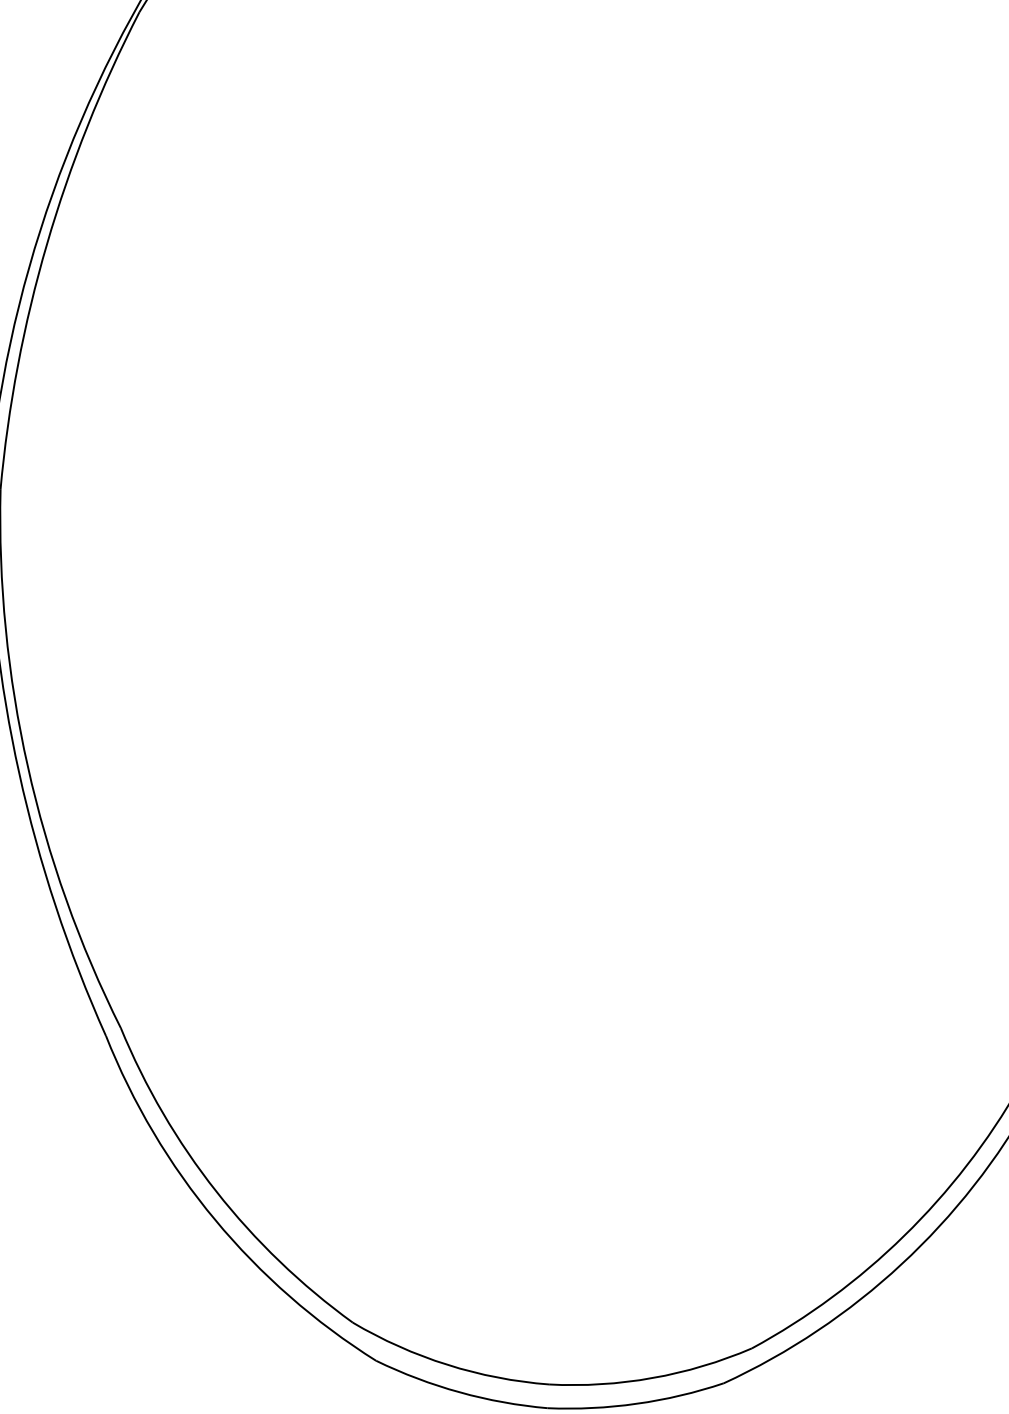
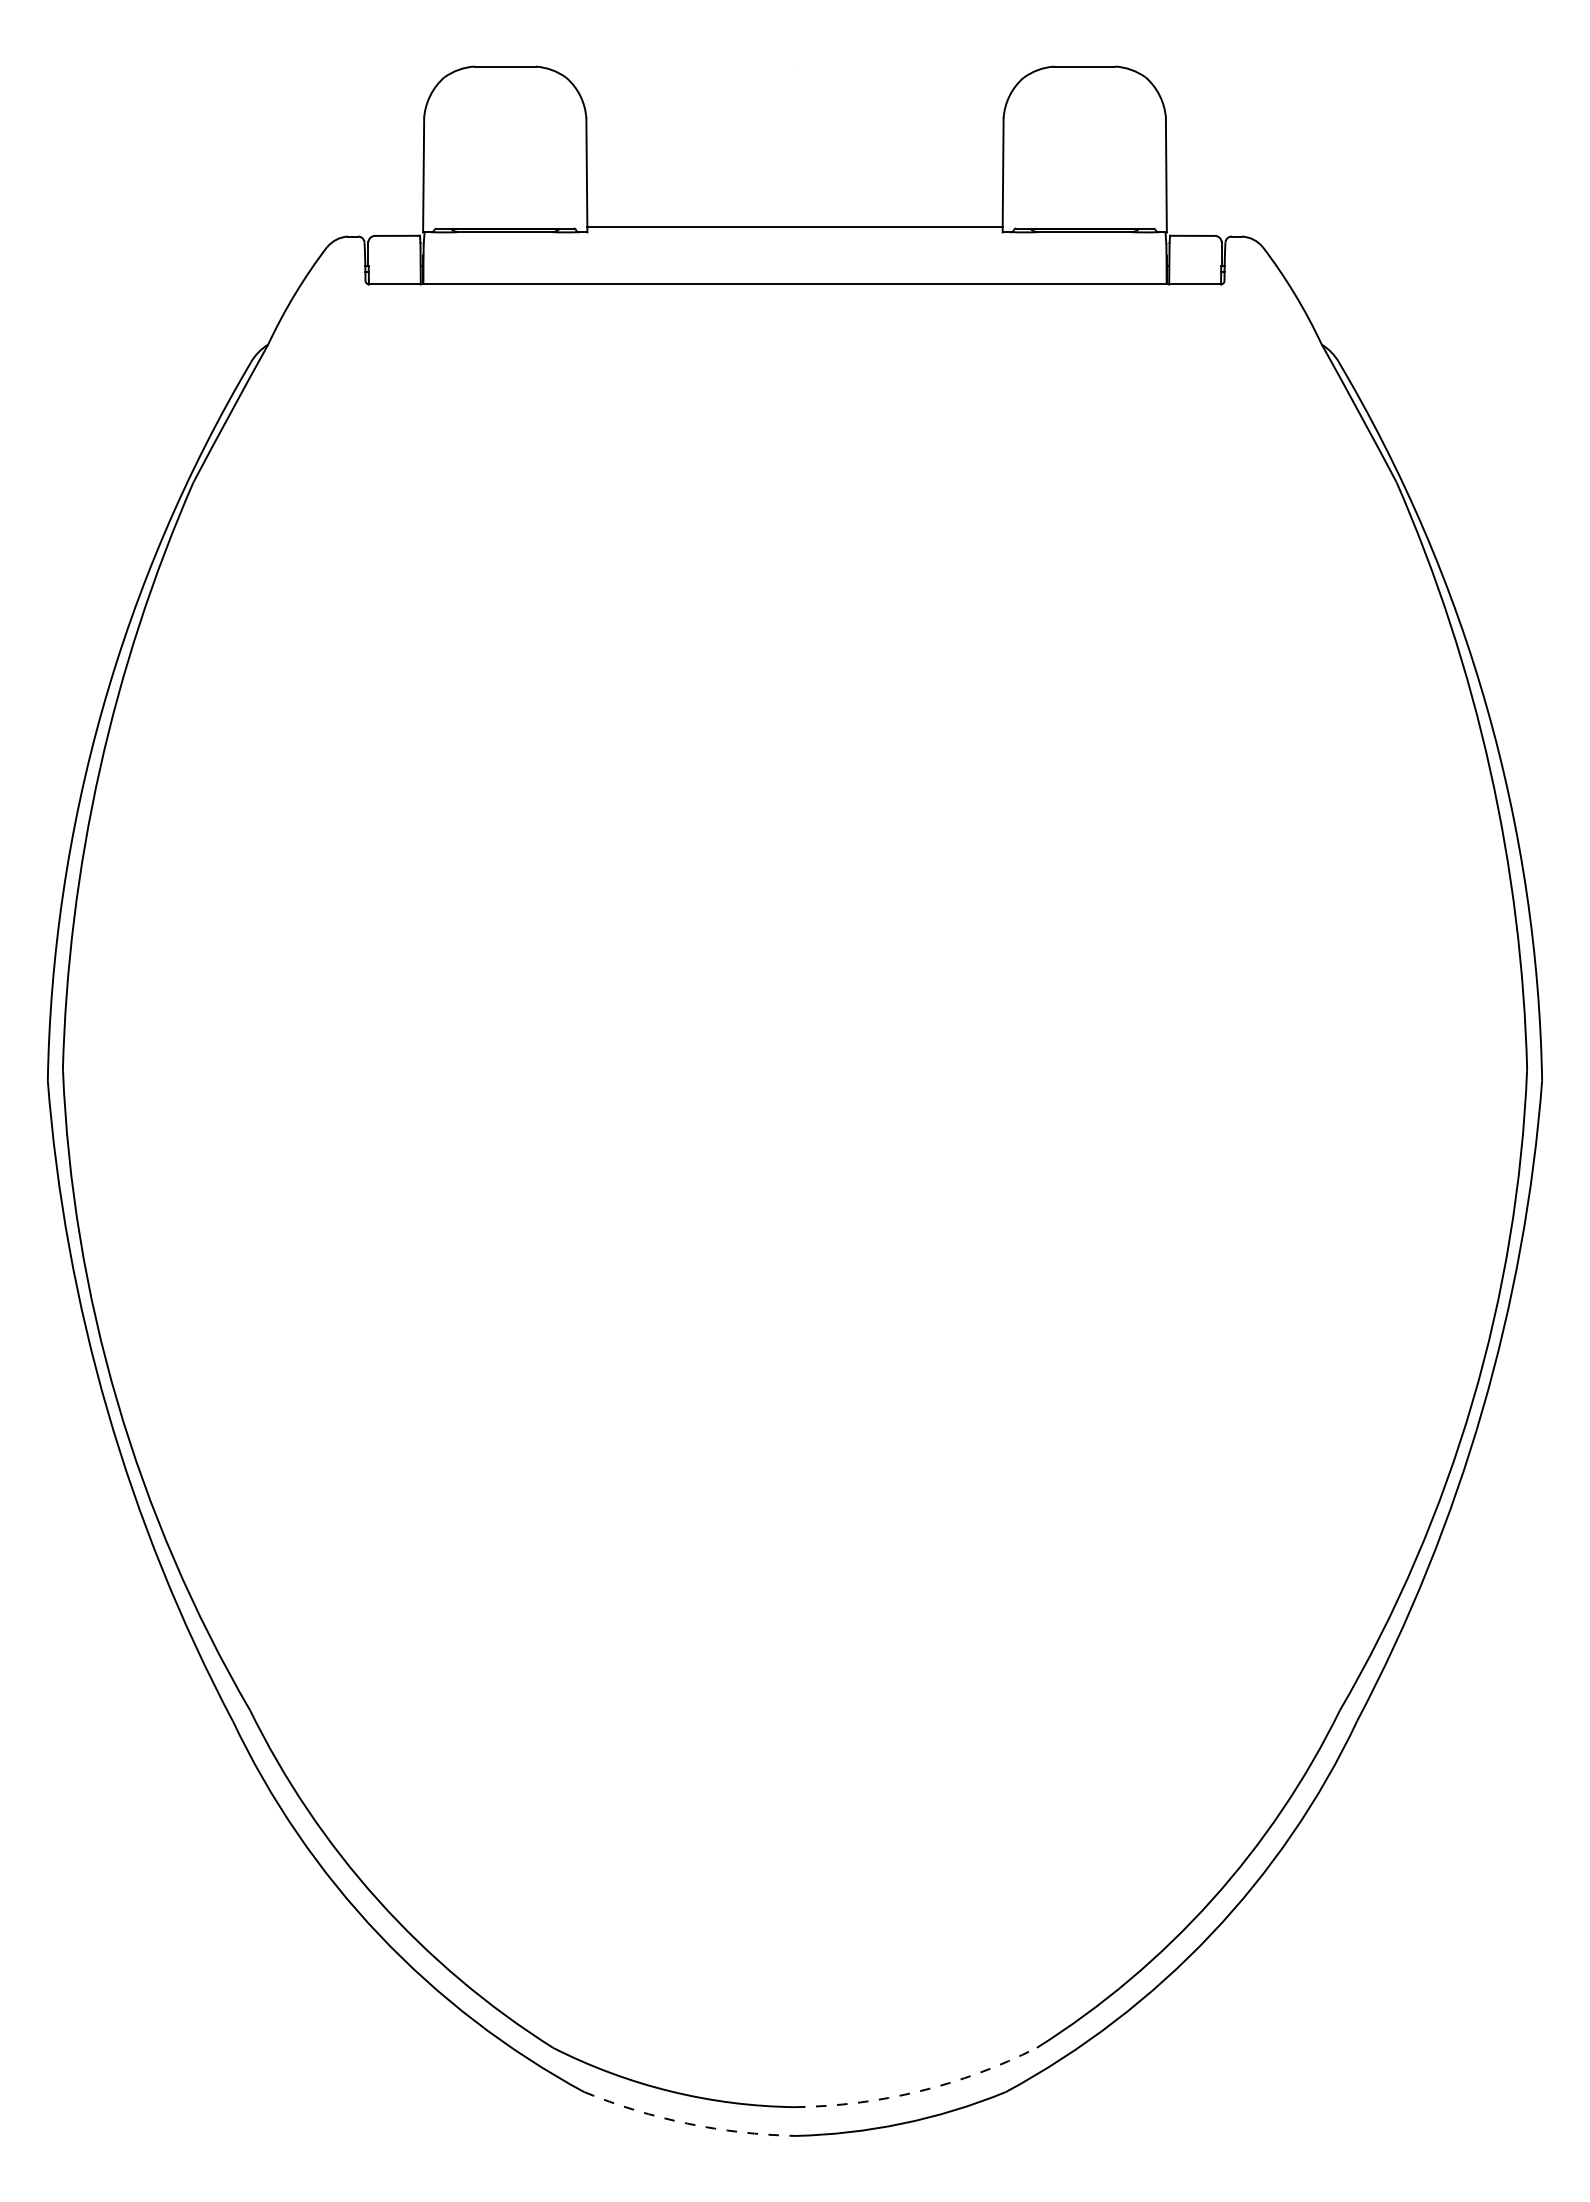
arc: (652, 1378) -> (919, 2091), solid -> dashed
arc: (459, 1392) -> (687, 2123), solid -> dashed

